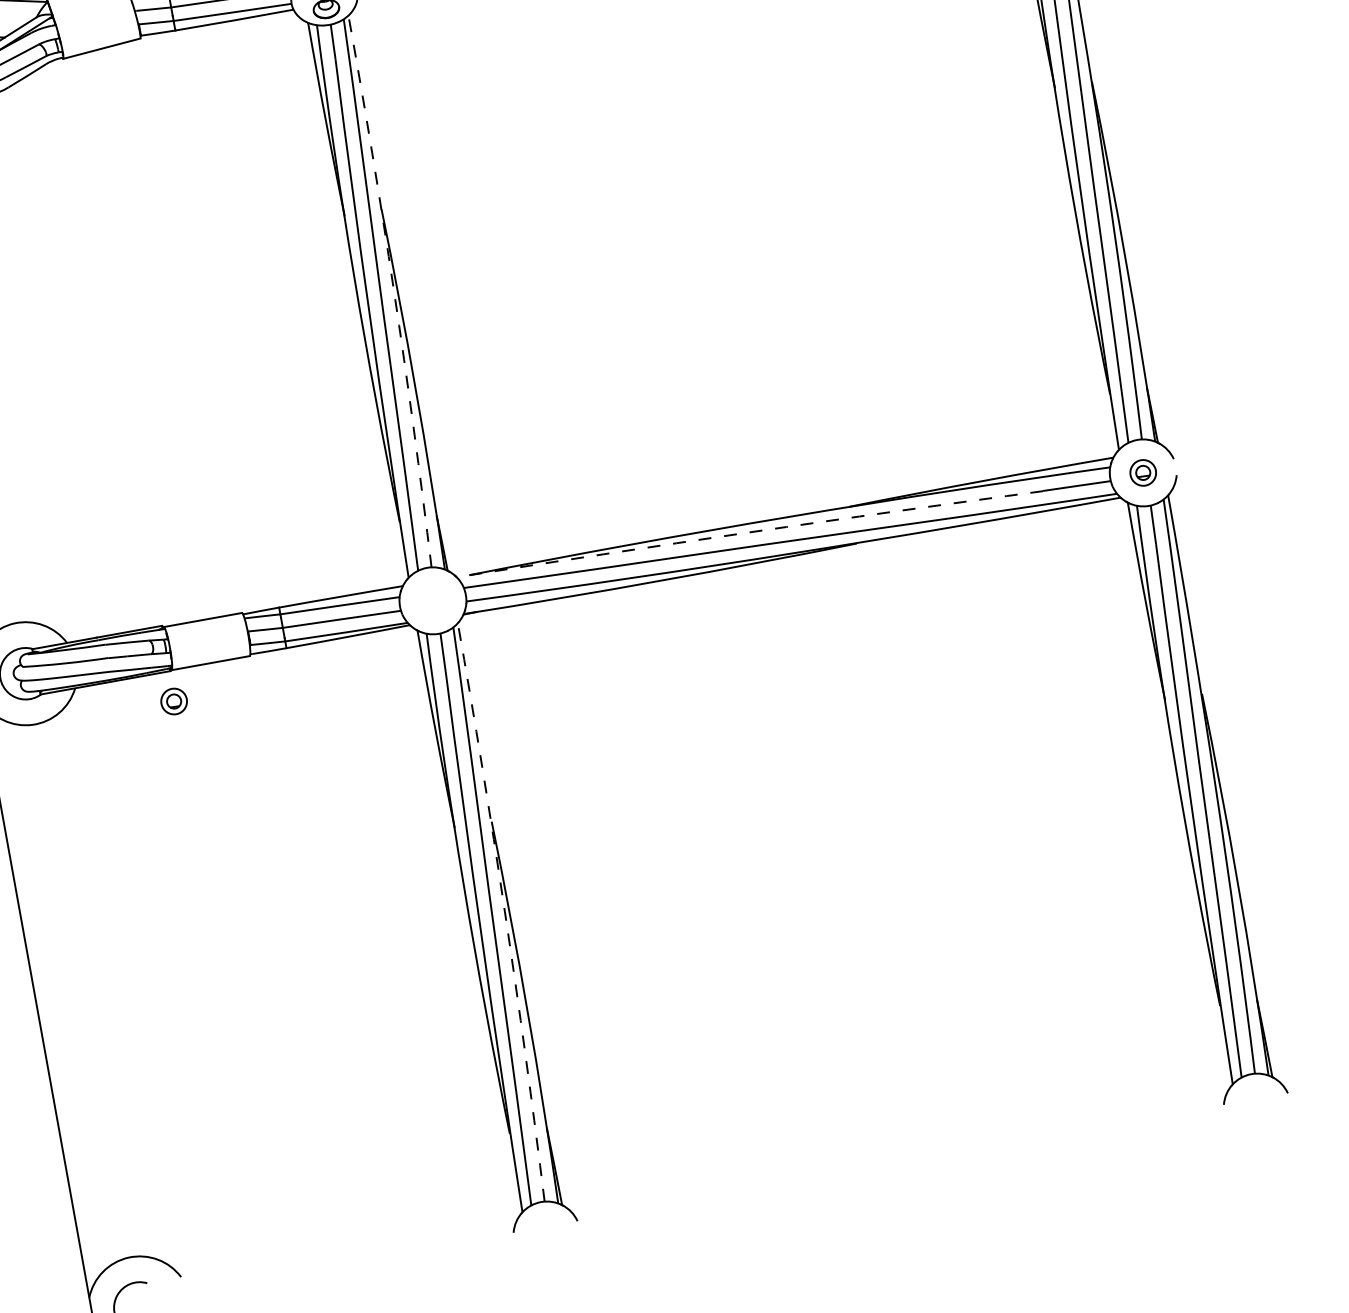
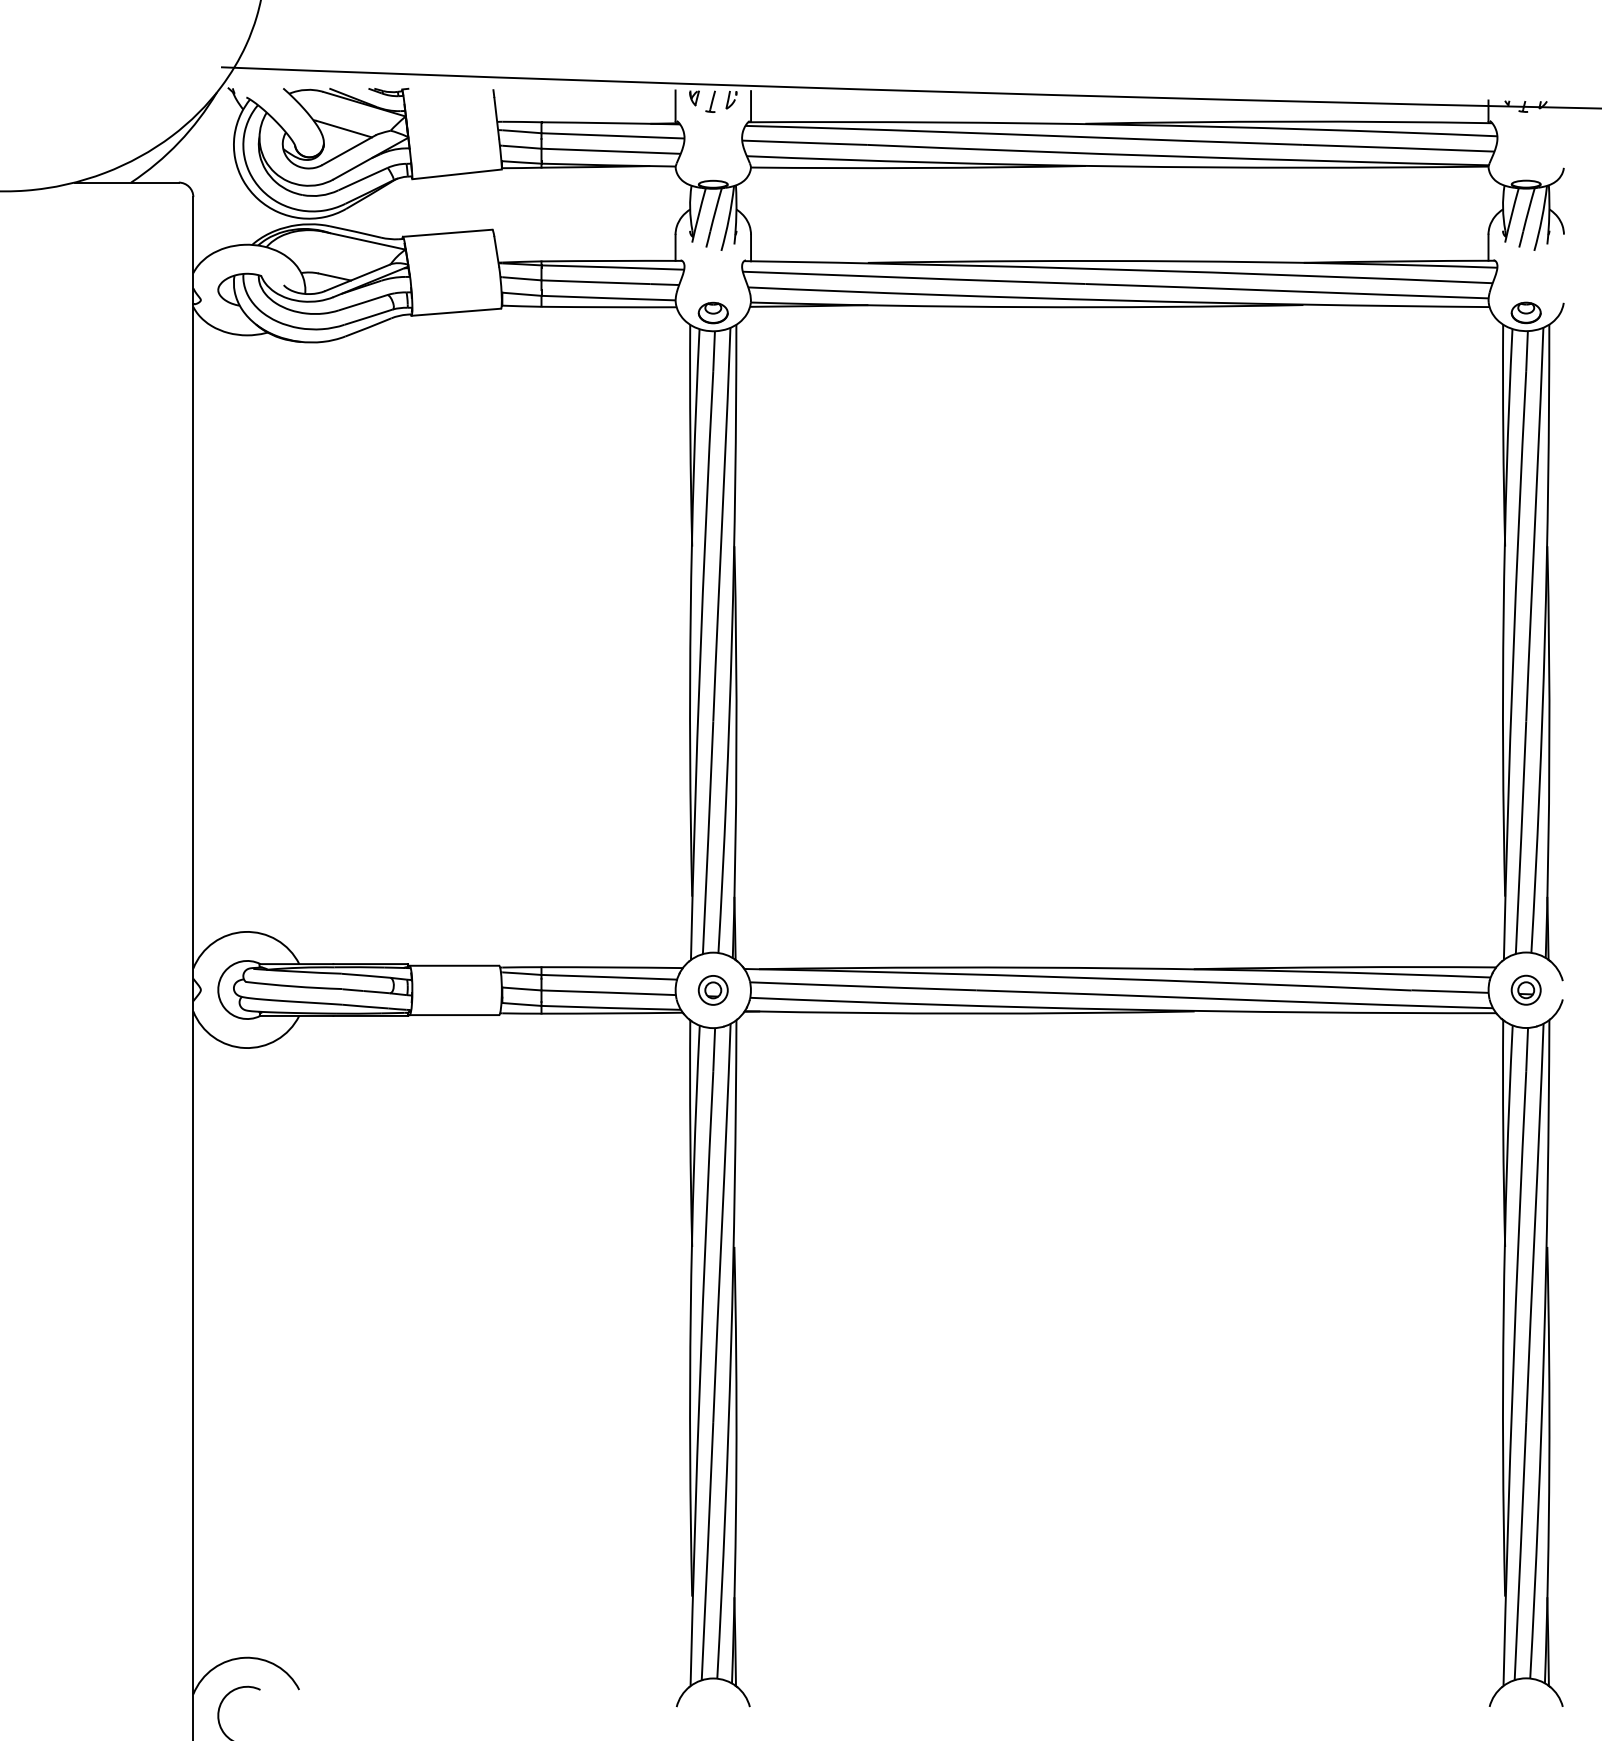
arc: (393, 291) -> (731, 639), dashed -> solid
arc: (750, 532) -> (1078, 977), dashed -> solid
part: (173, 701) -> (712, 990), moved
arc: (505, 911) -> (731, 1349), dashed -> solid

